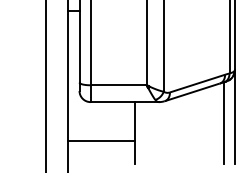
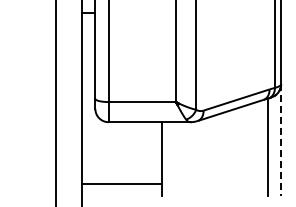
line: (235, 117) -> (281, 140), solid -> dashed
line: (101, 141) -> (121, 184), moved

